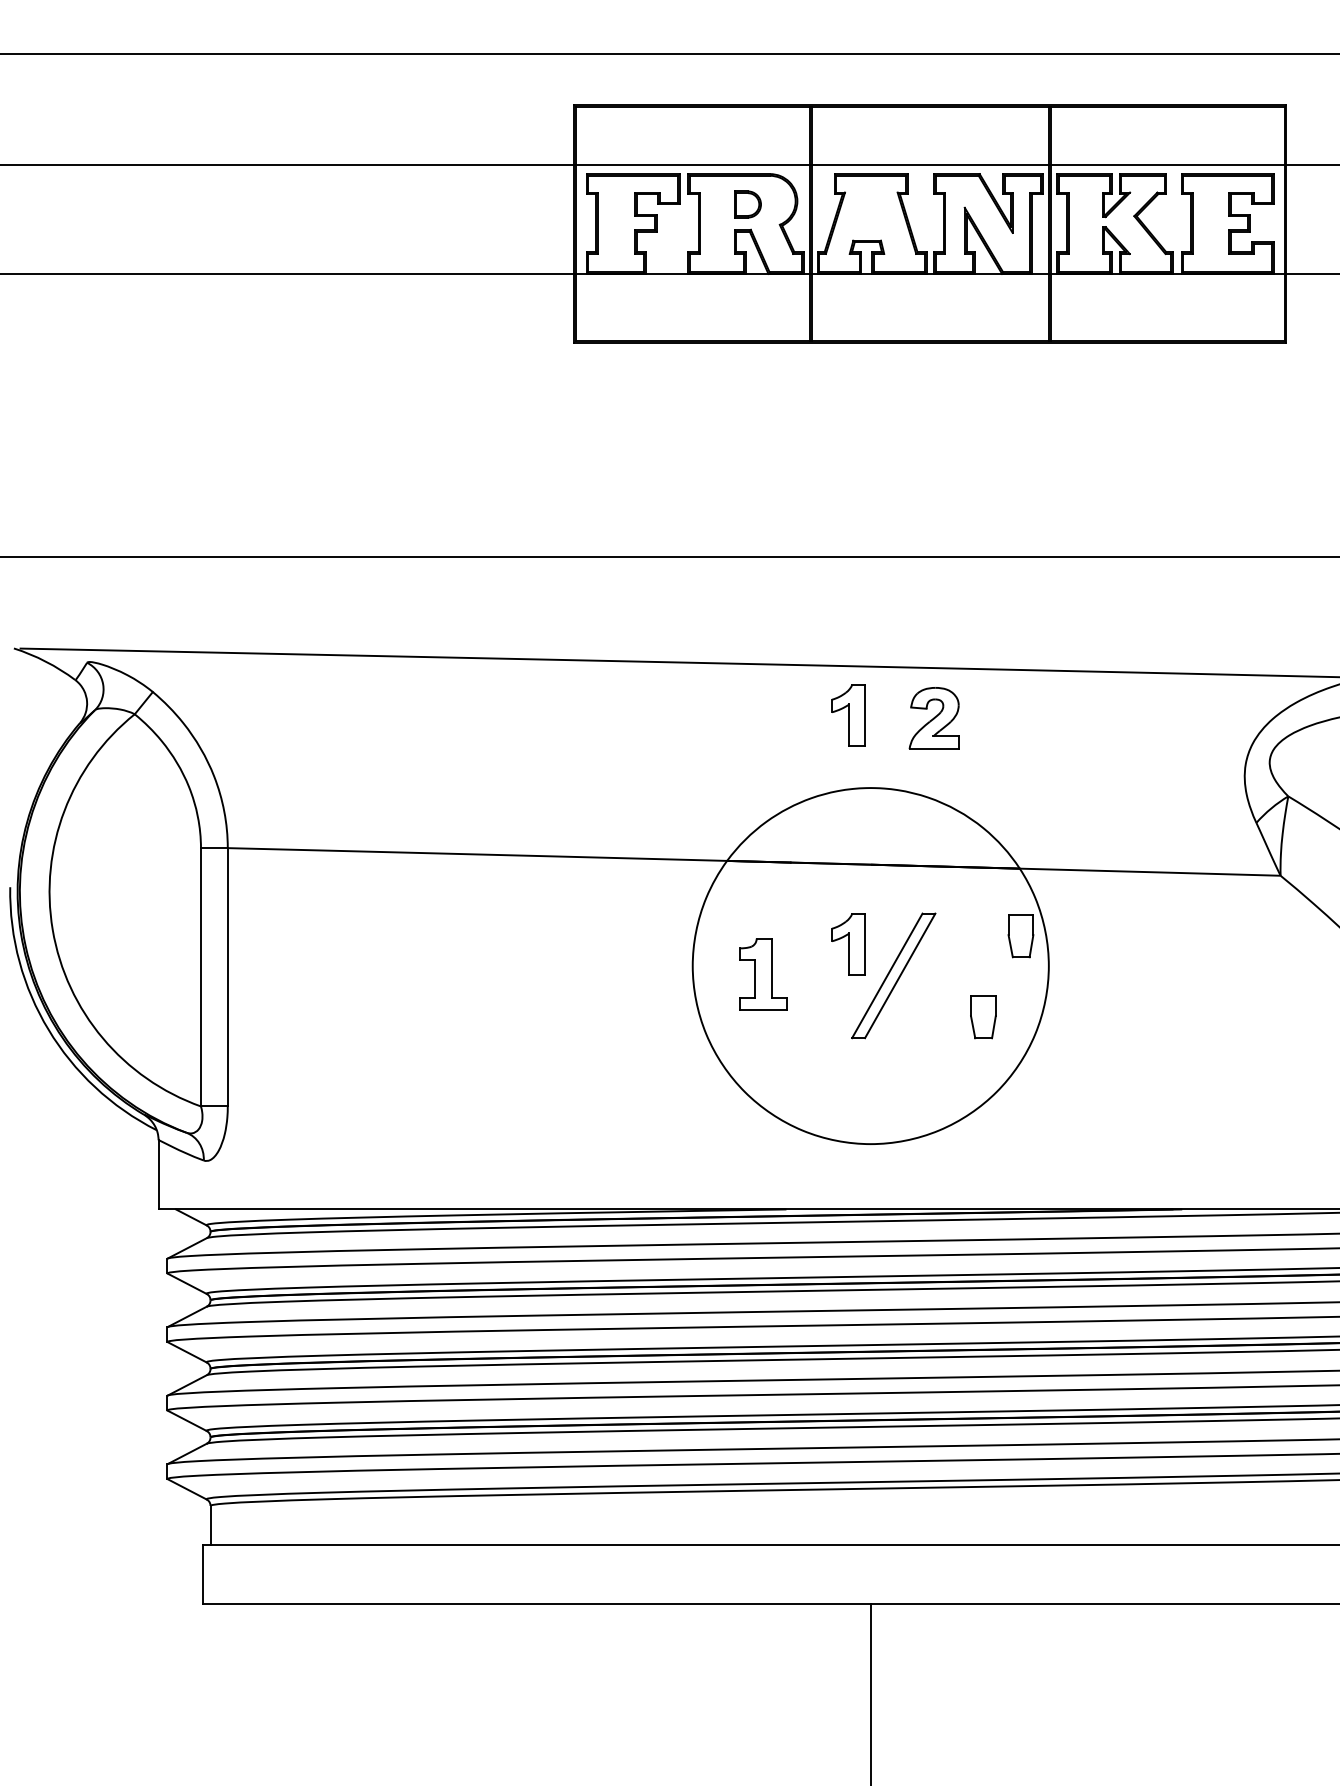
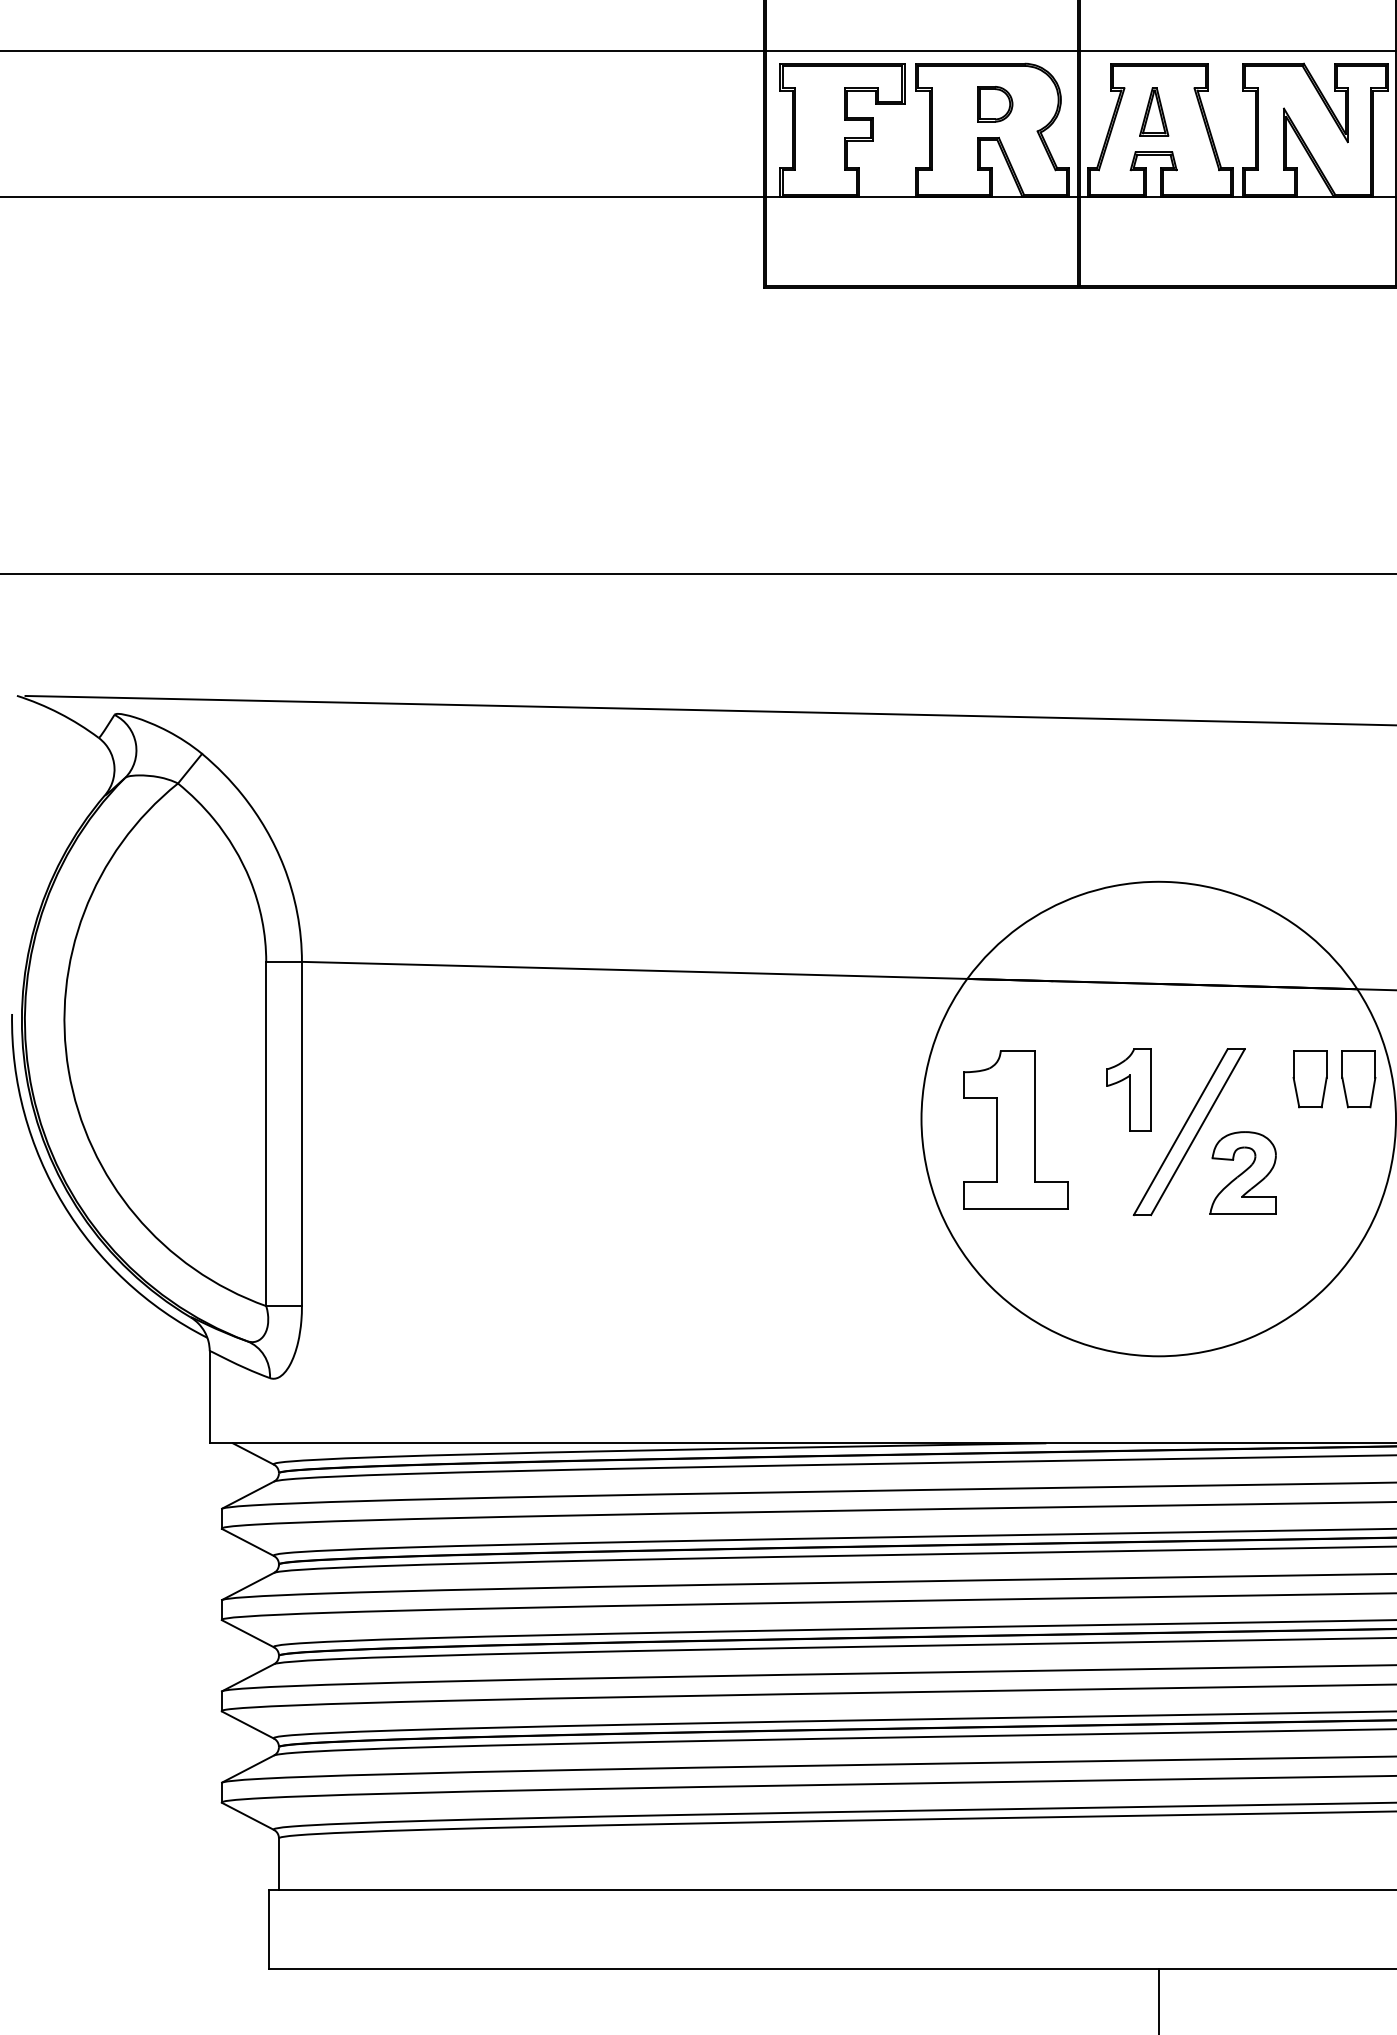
part: (866, 209) -> (1153, 110), added
part: (848, 715) -> (1129, 785), removed
part: (933, 718) -> (1242, 1172), moved
part: (763, 974) -> (1015, 1130), size x1.67
part: (983, 1017) -> (1310, 1079), moved

